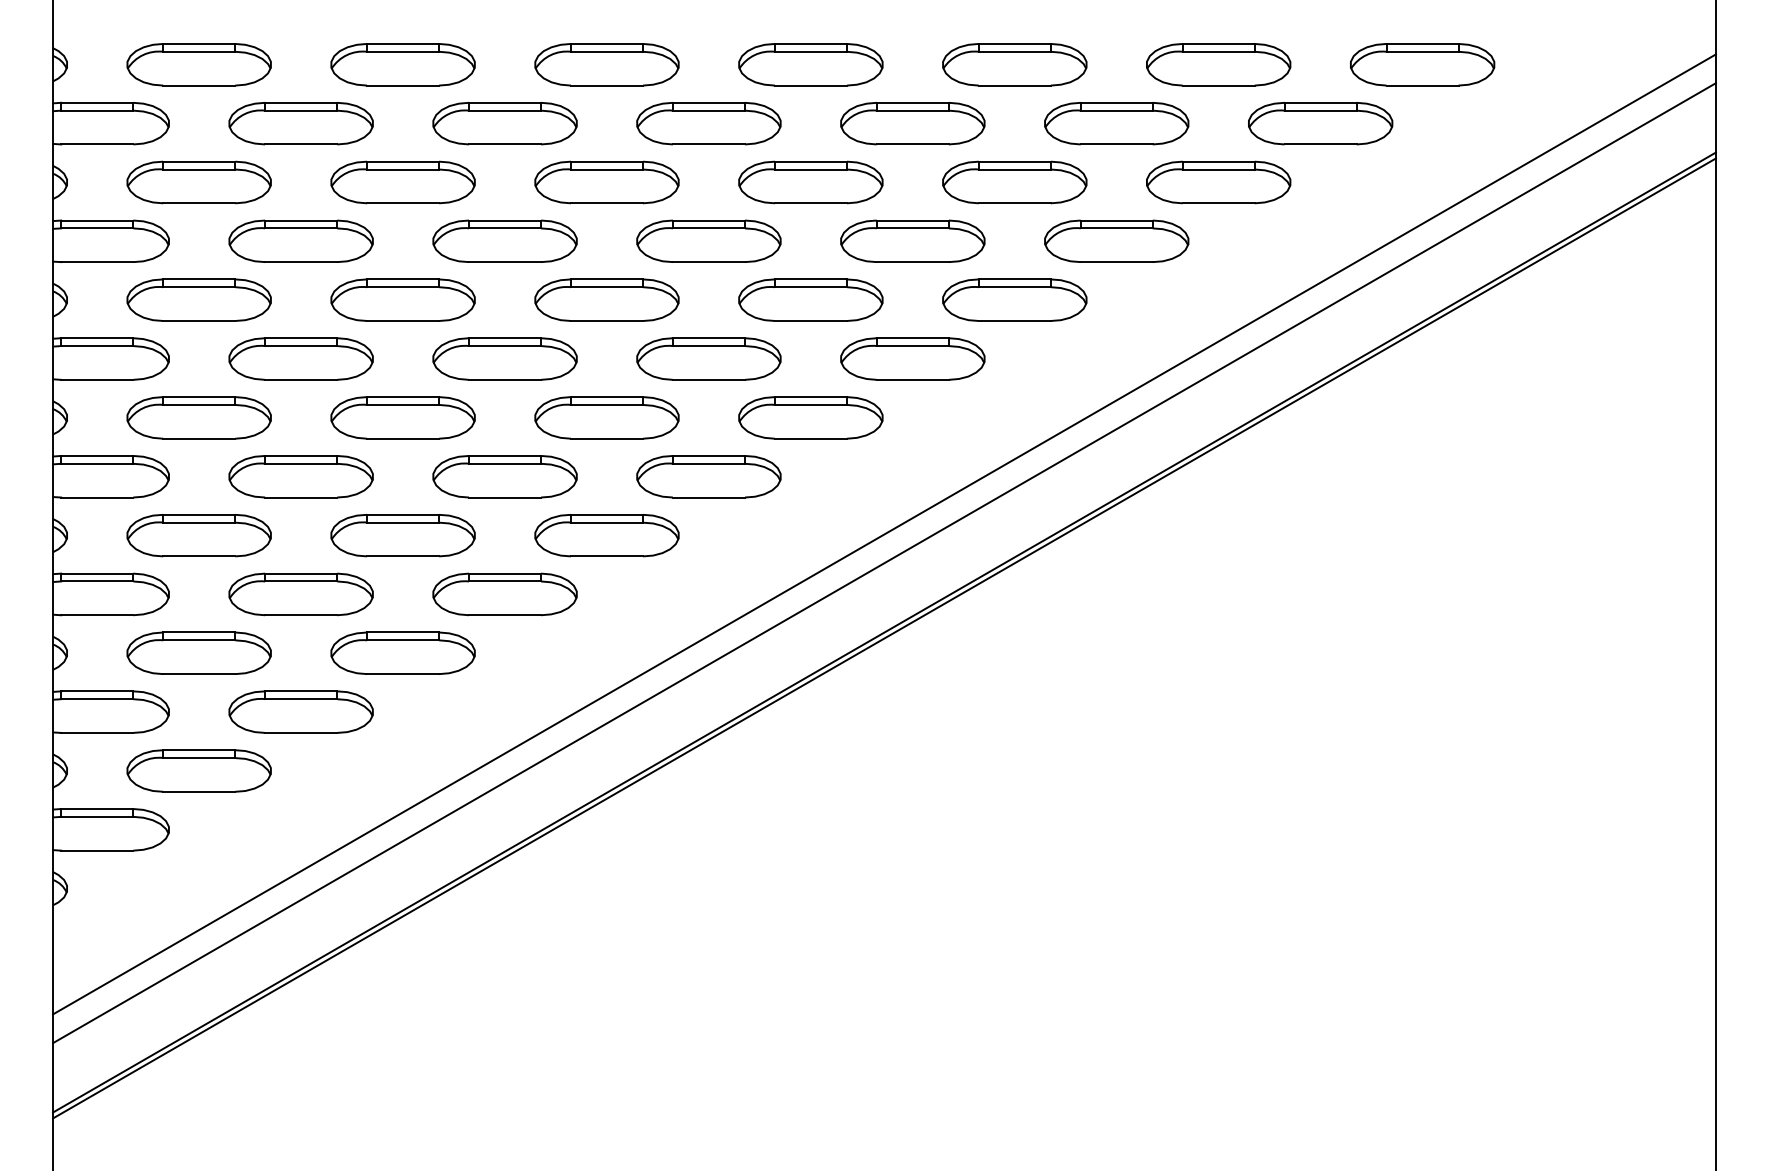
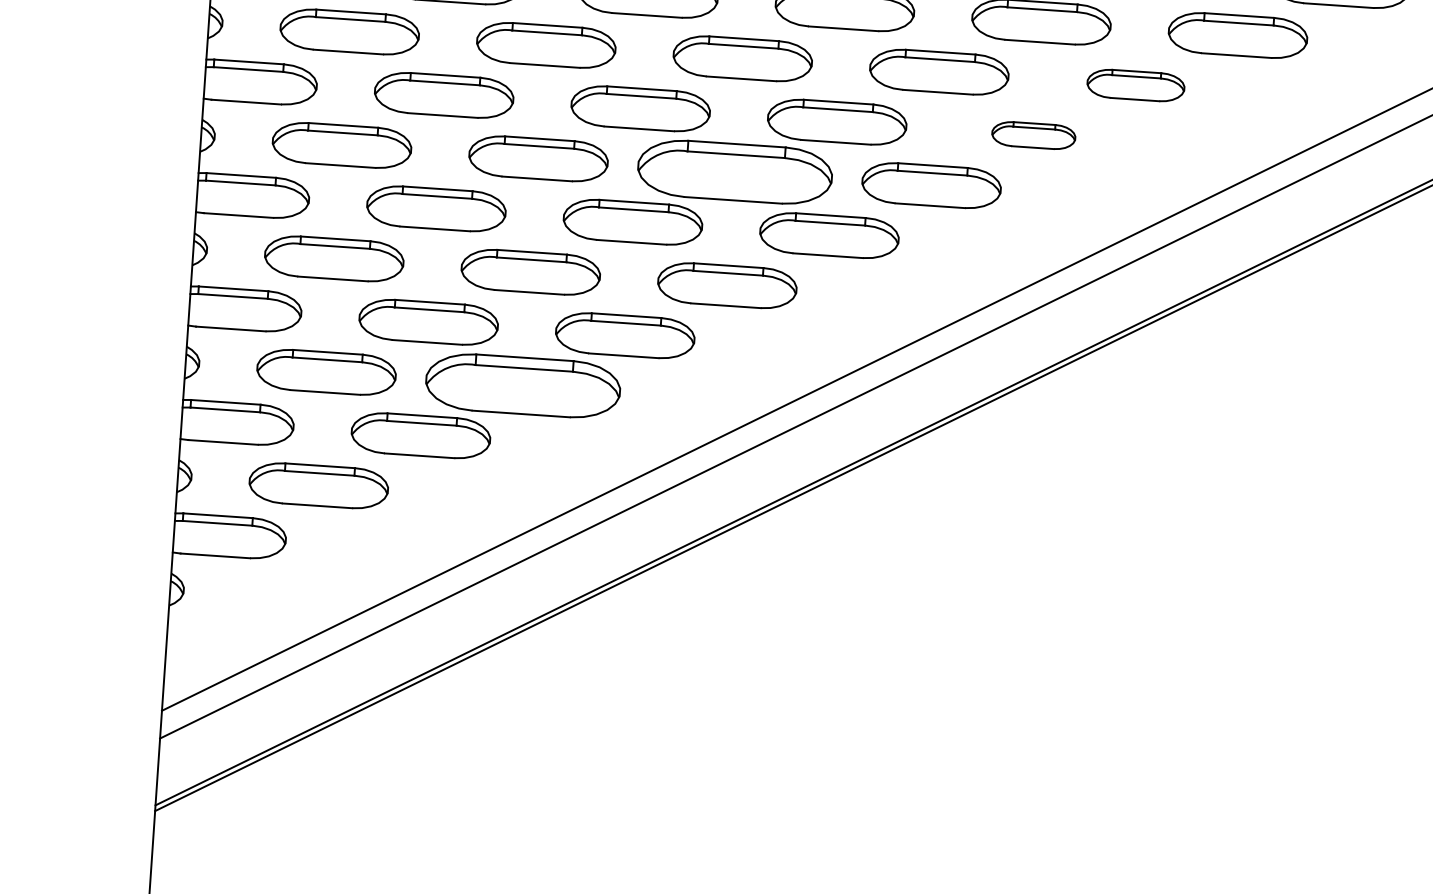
part: (1014, 299) -> (1135, 84), size x0.7
part: (912, 358) -> (1033, 135), size x0.6
part: (606, 417) -> (734, 171), size x1.4
part: (402, 652) -> (522, 384), size x1.4

